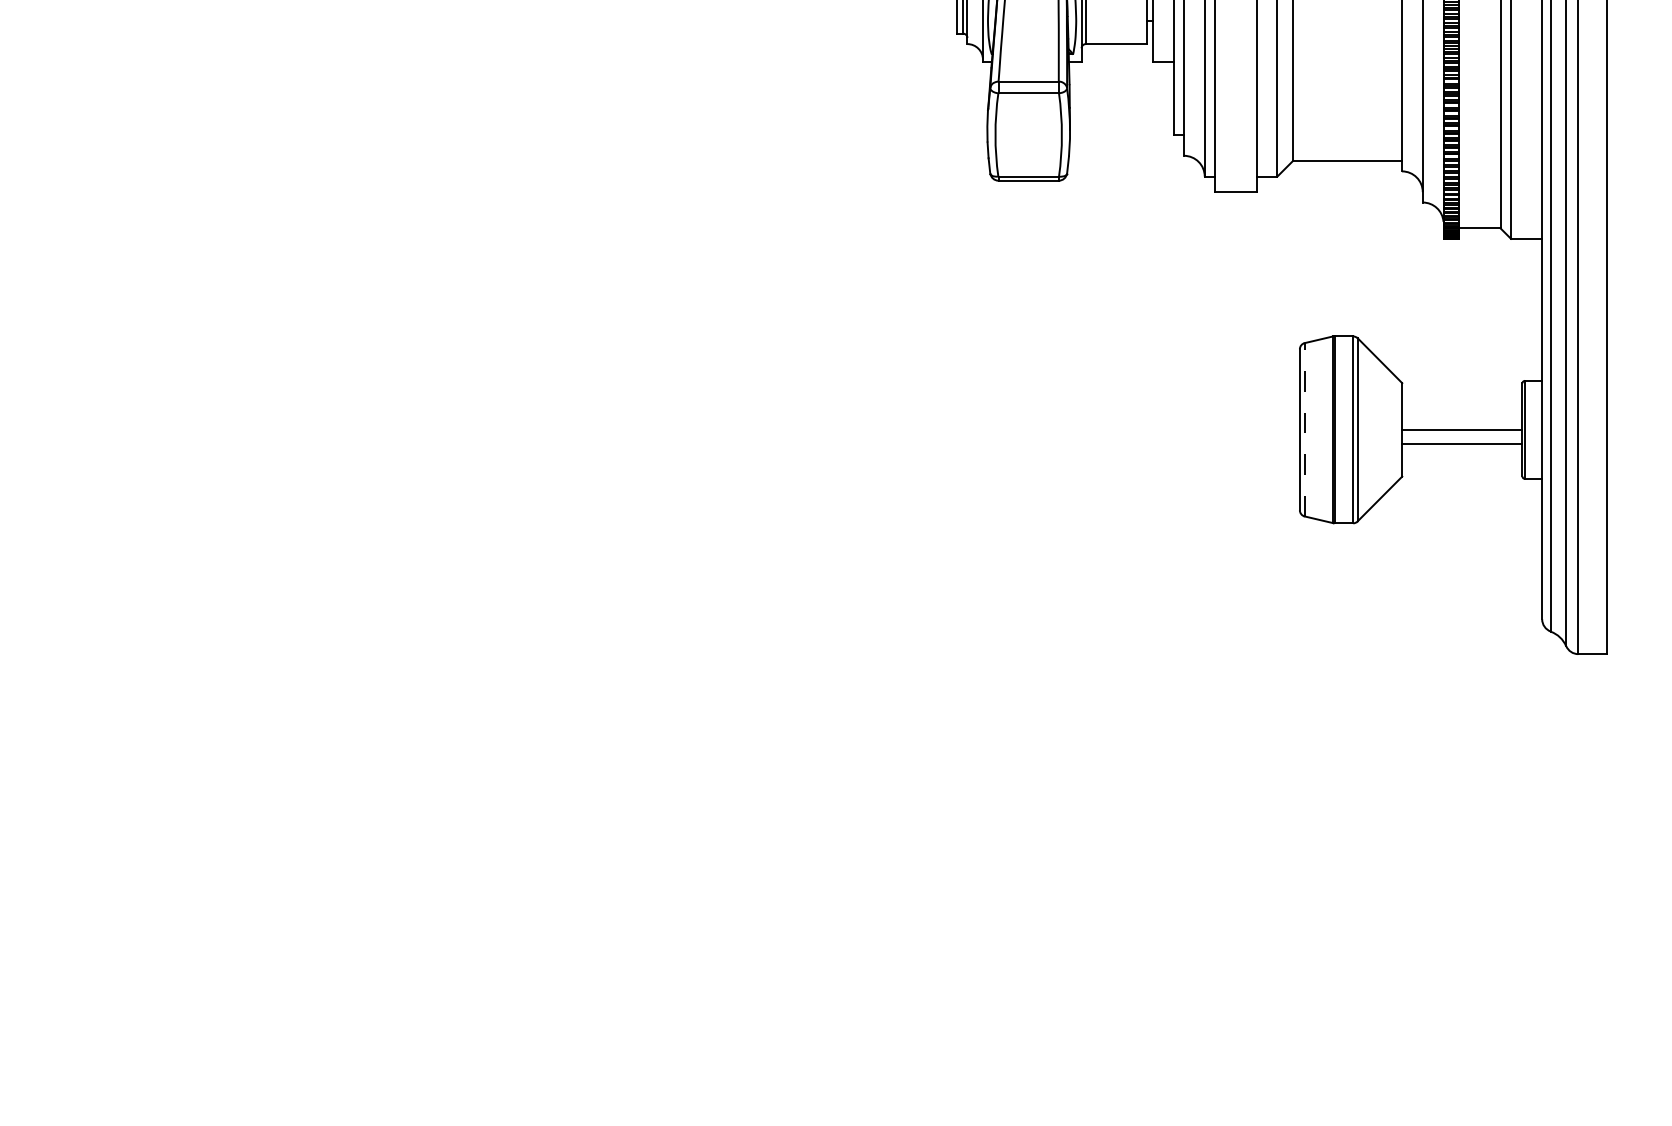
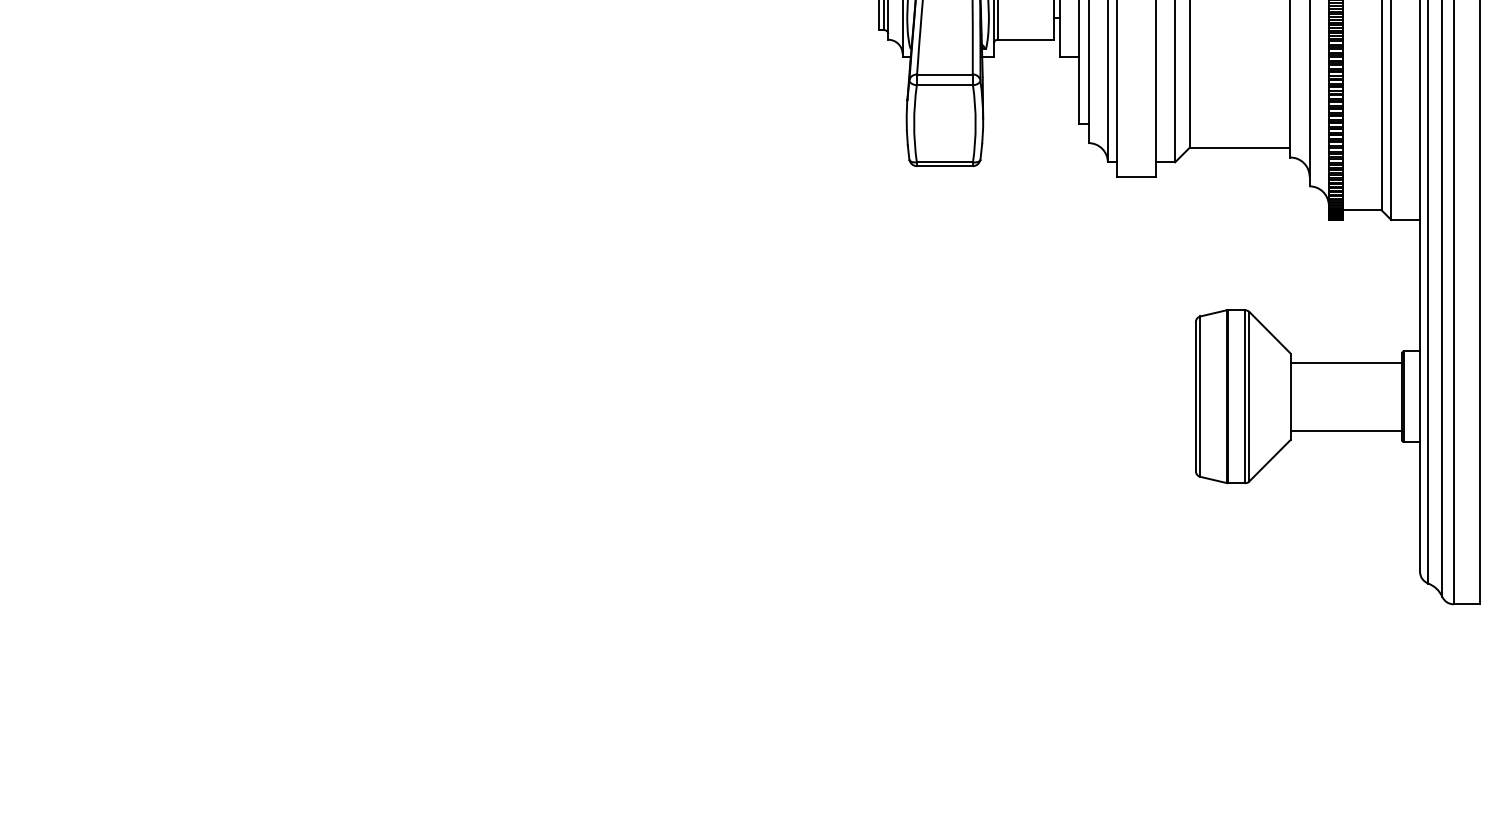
line: (1304, 429) -> (1200, 396), dashed -> solid
line: (1462, 429) -> (1346, 430), moved
line: (1462, 444) -> (1346, 363), moved

